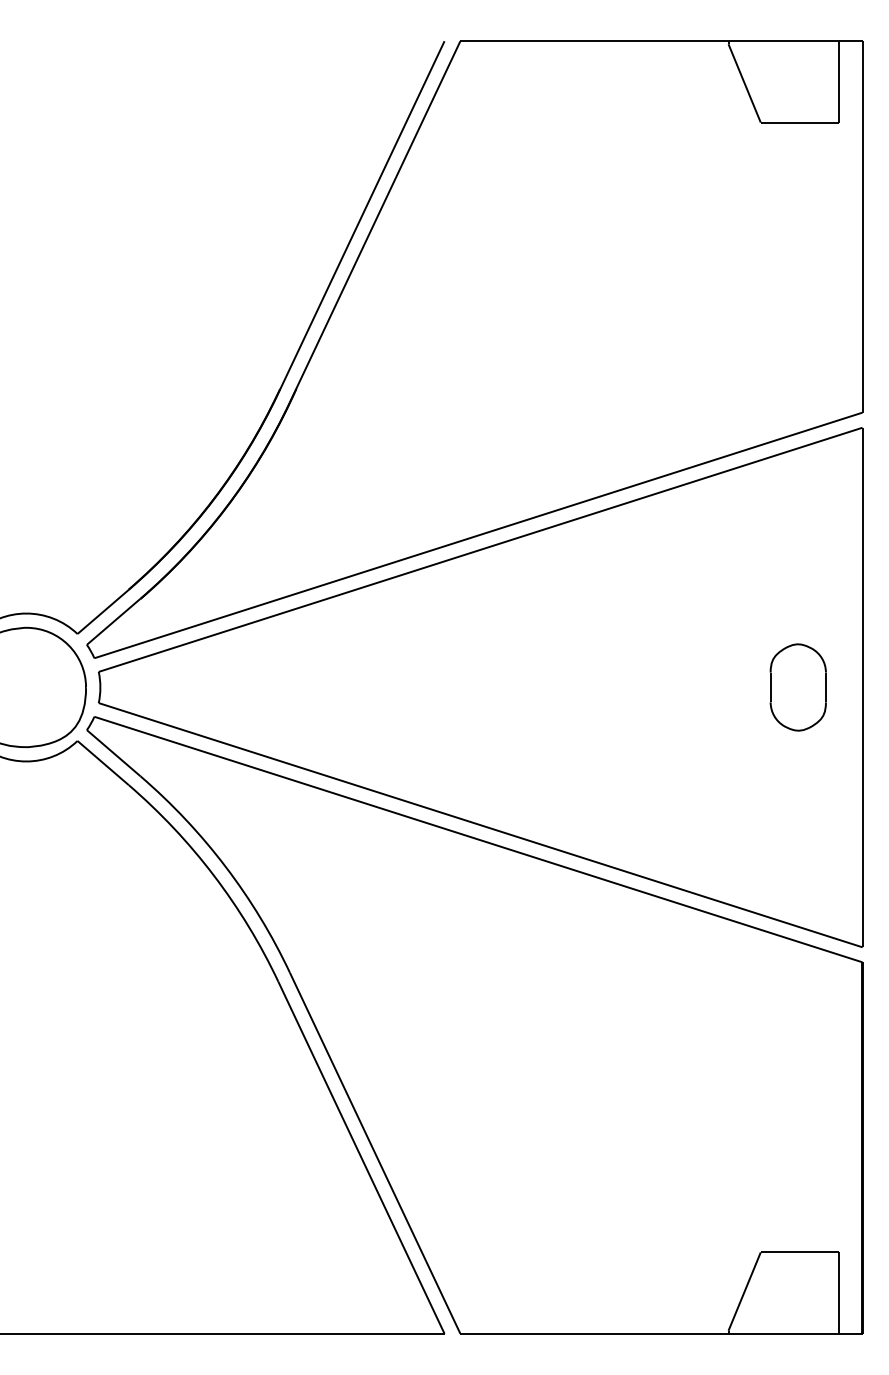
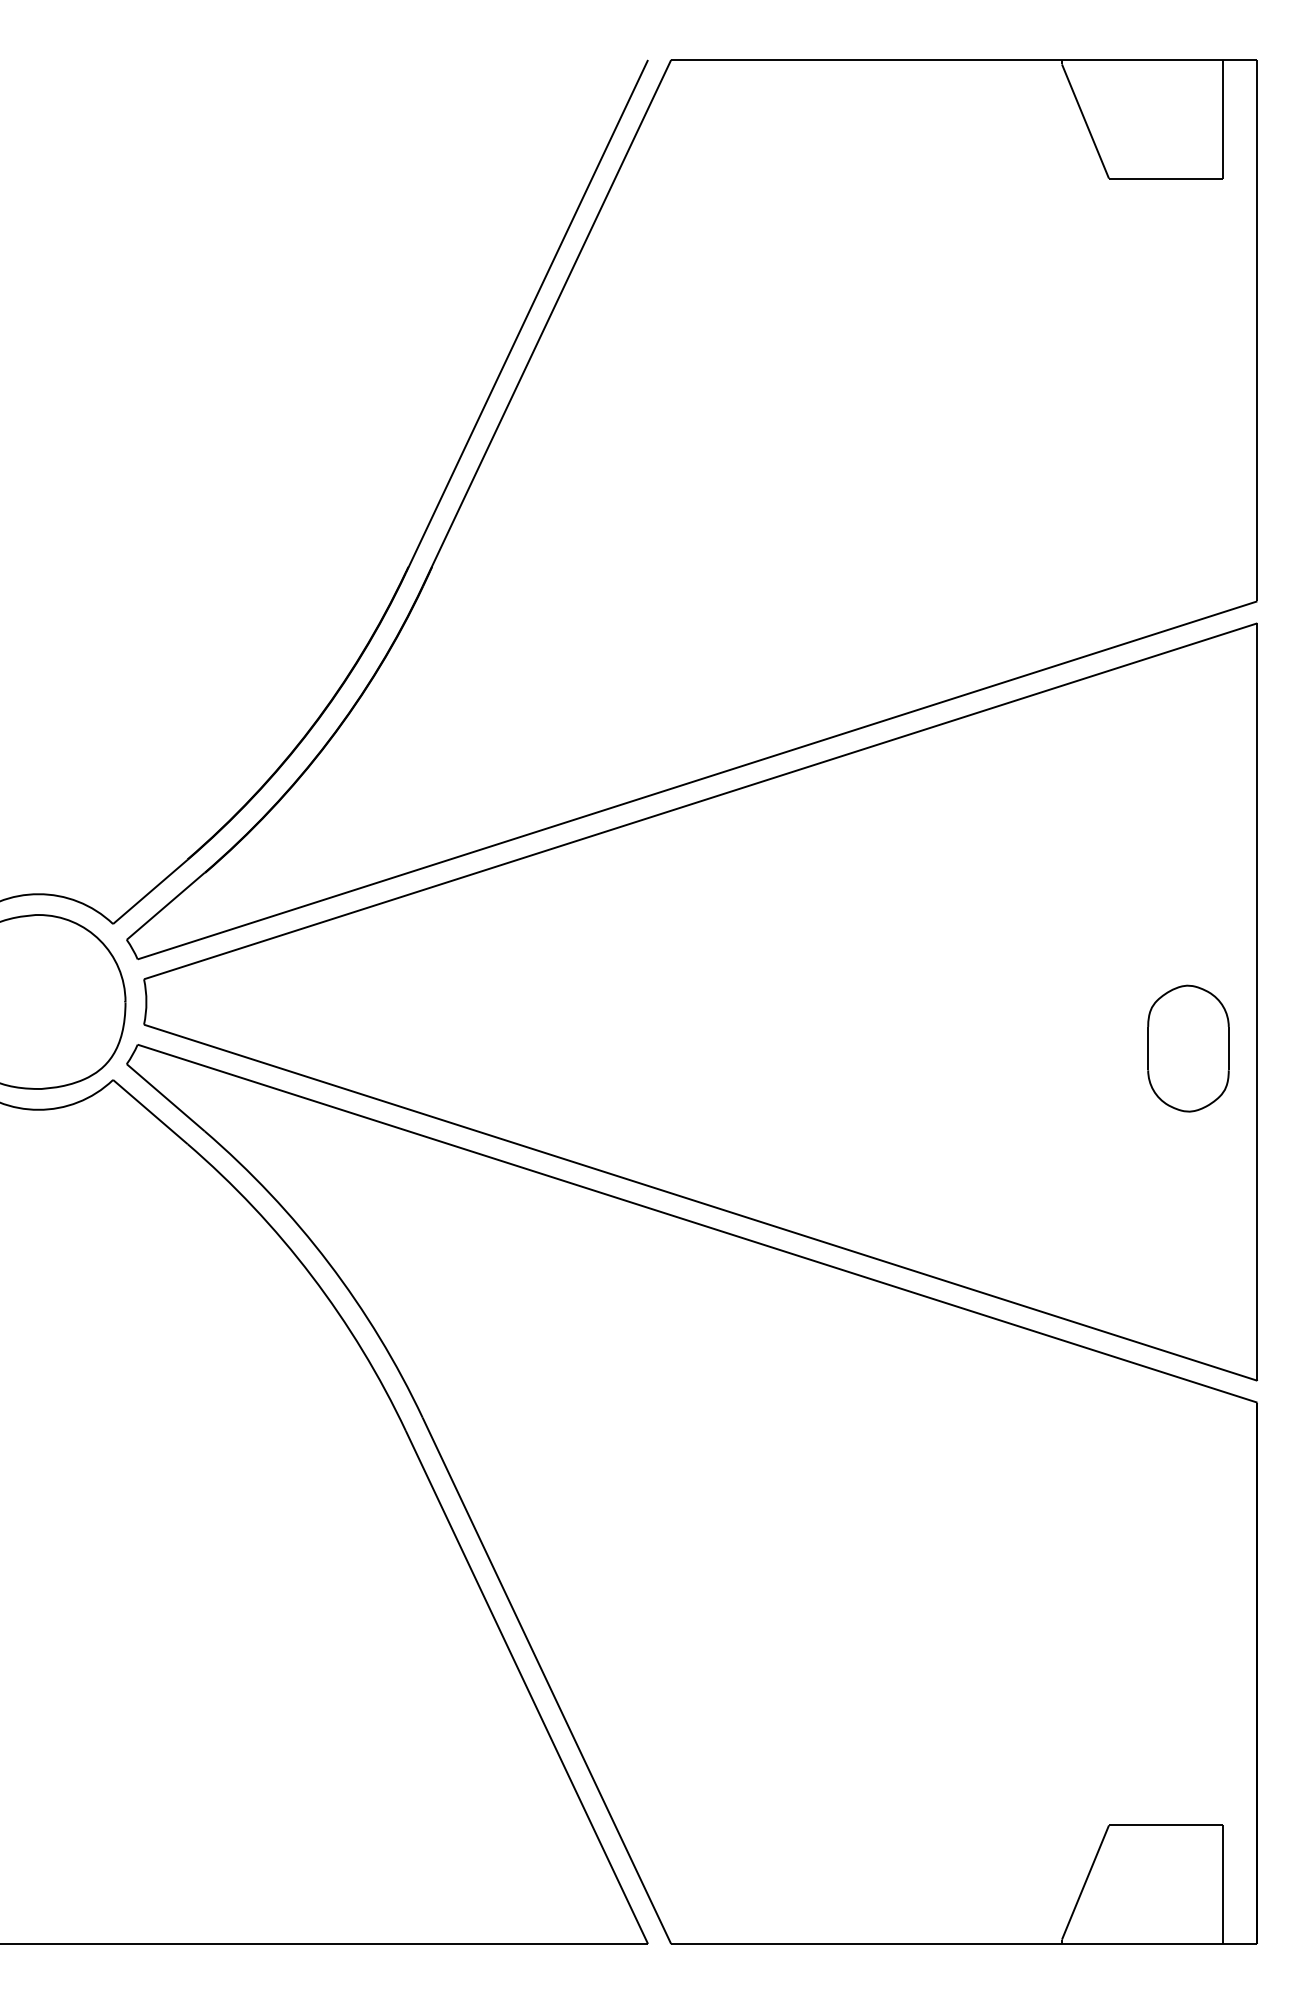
part: (797, 687) -> (1187, 1048), moved

